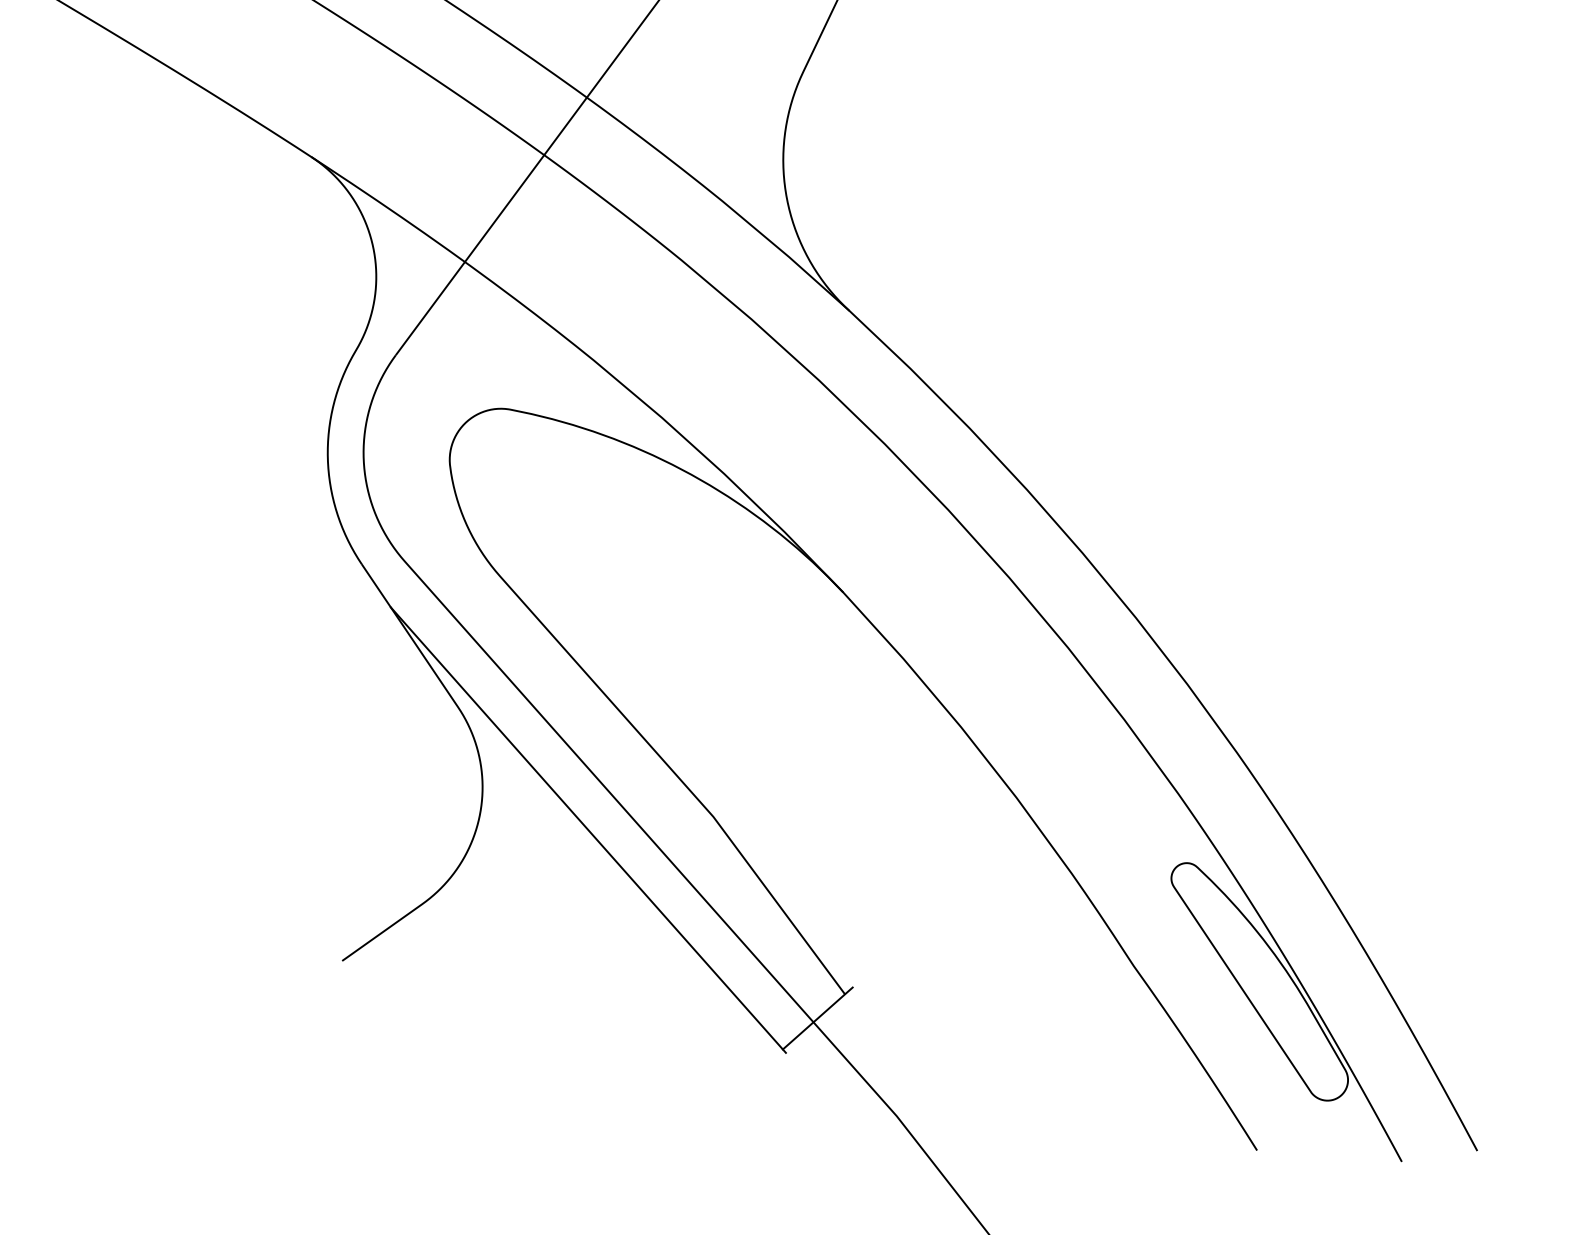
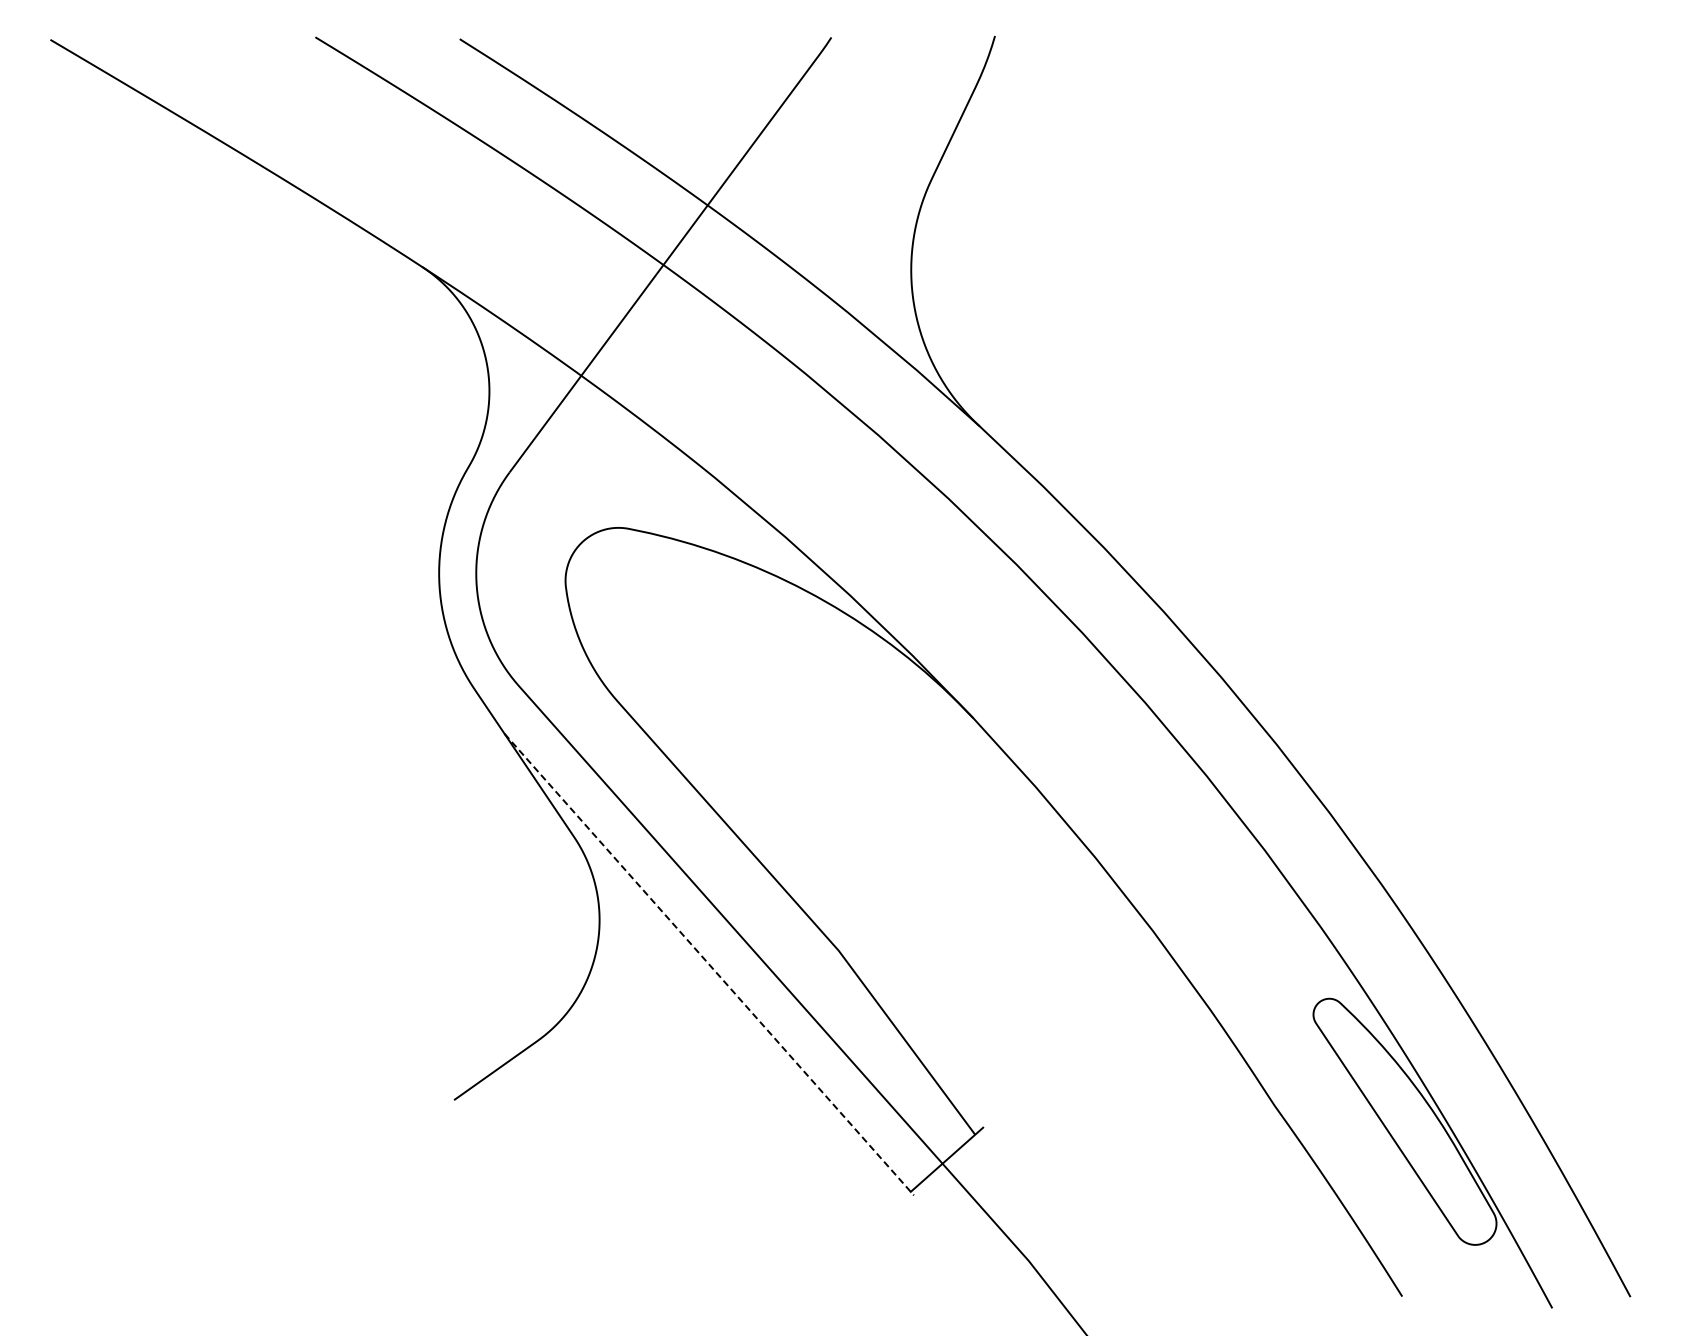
line: (588, 830) -> (709, 964), solid -> dashed

